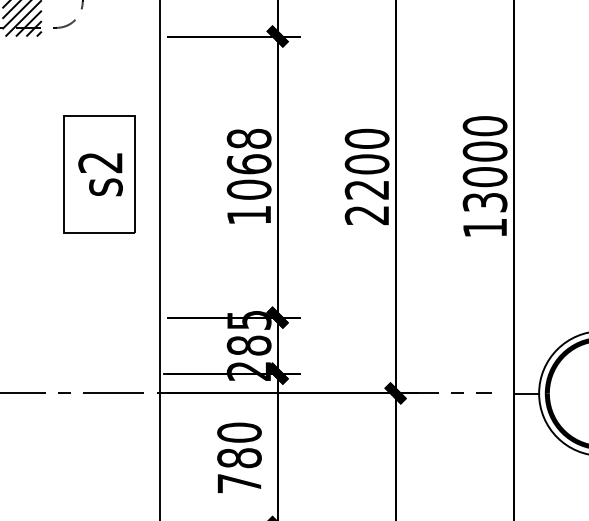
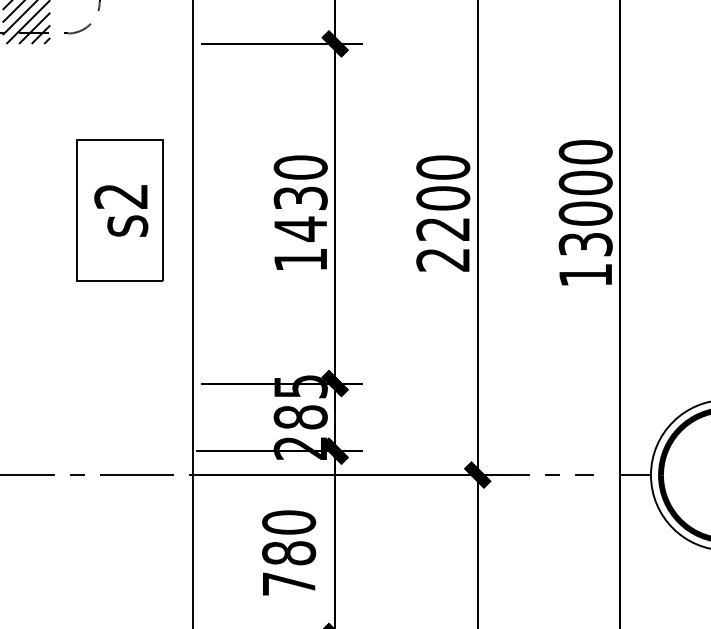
text: (248, 164) -> (299, 198), 1068 -> 1430

